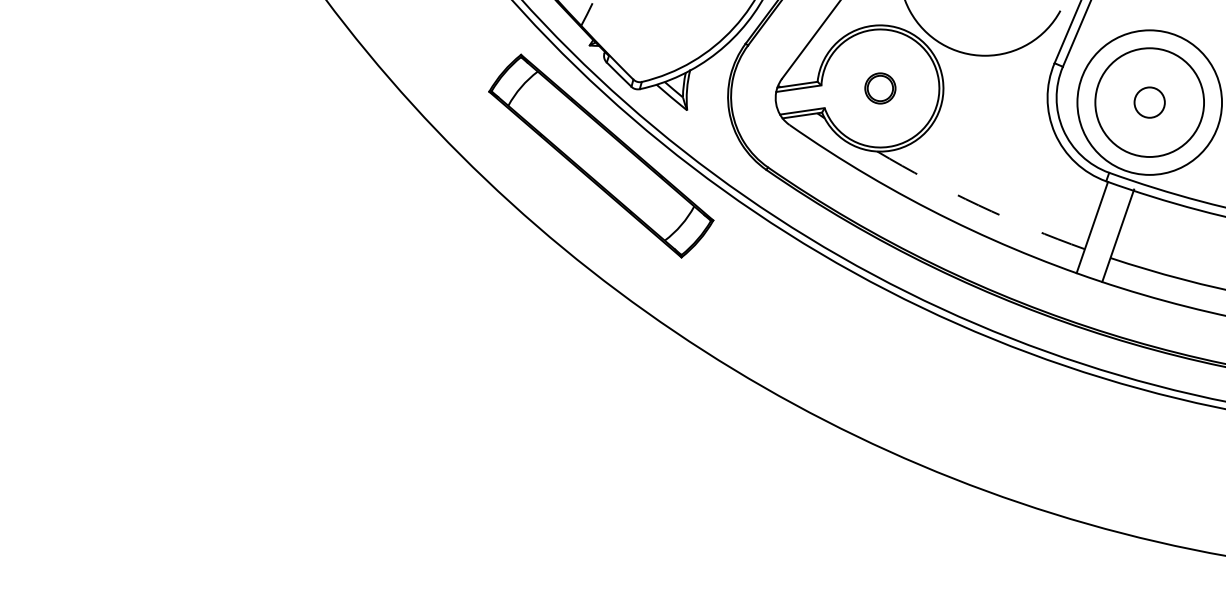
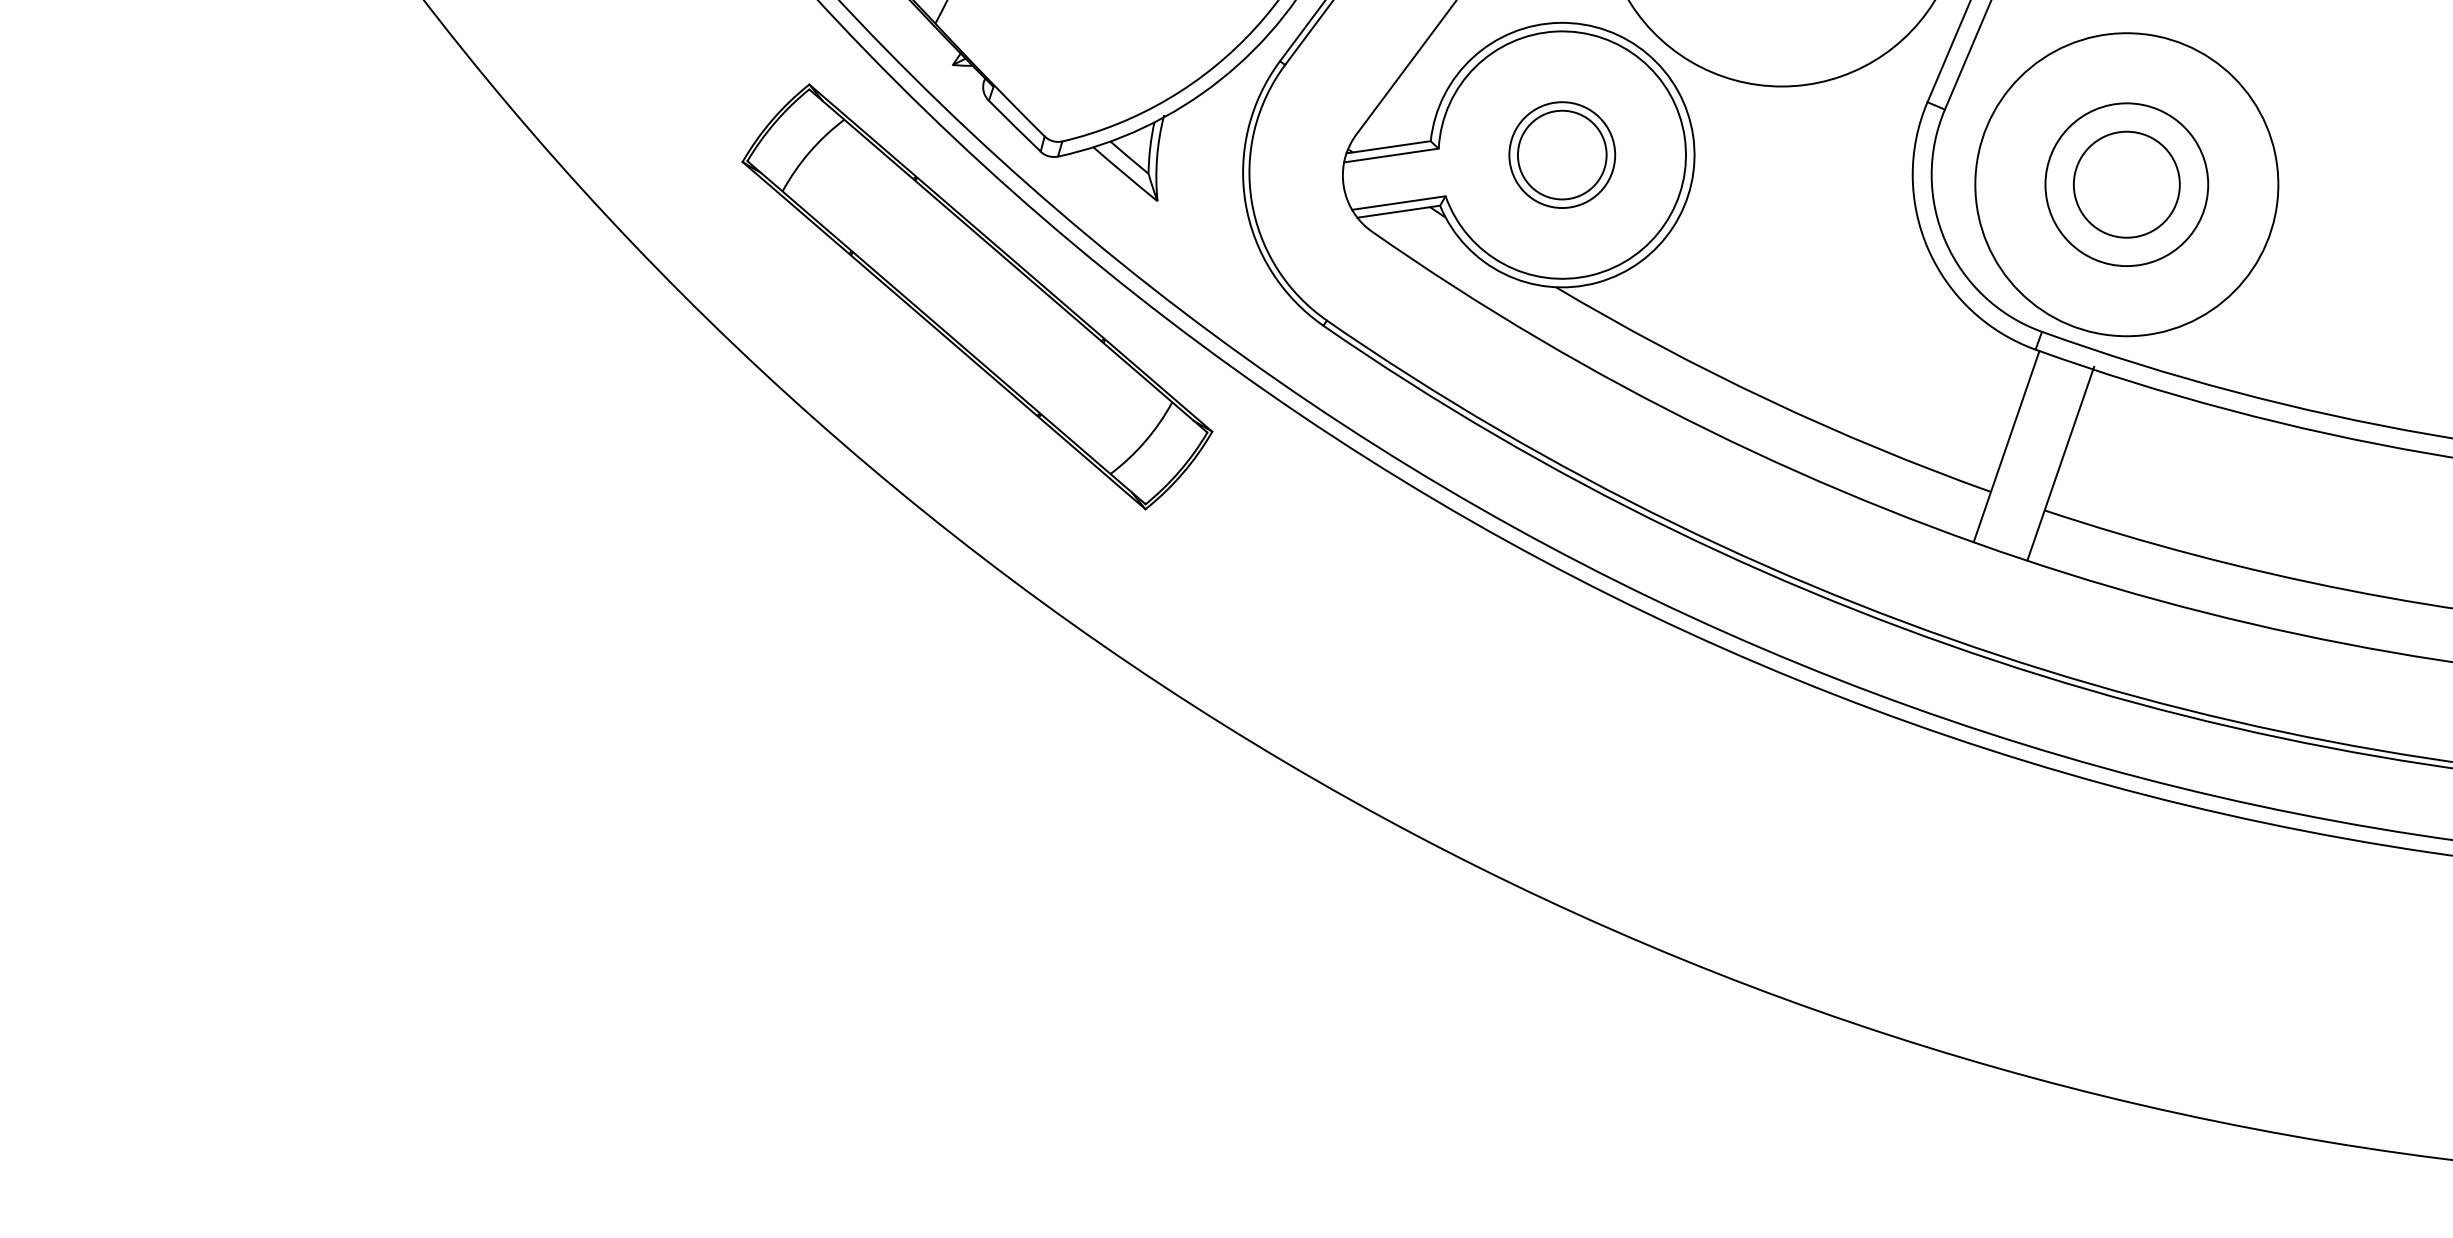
part: (880, 88) -> (1562, 155), size x1.67
circle: (1149, 102) -> (2126, 184), size x0.71
circle: (1149, 102) -> (2126, 184), size x1.67
arc: (978, 205) -> (1767, 400), dashed -> solid

